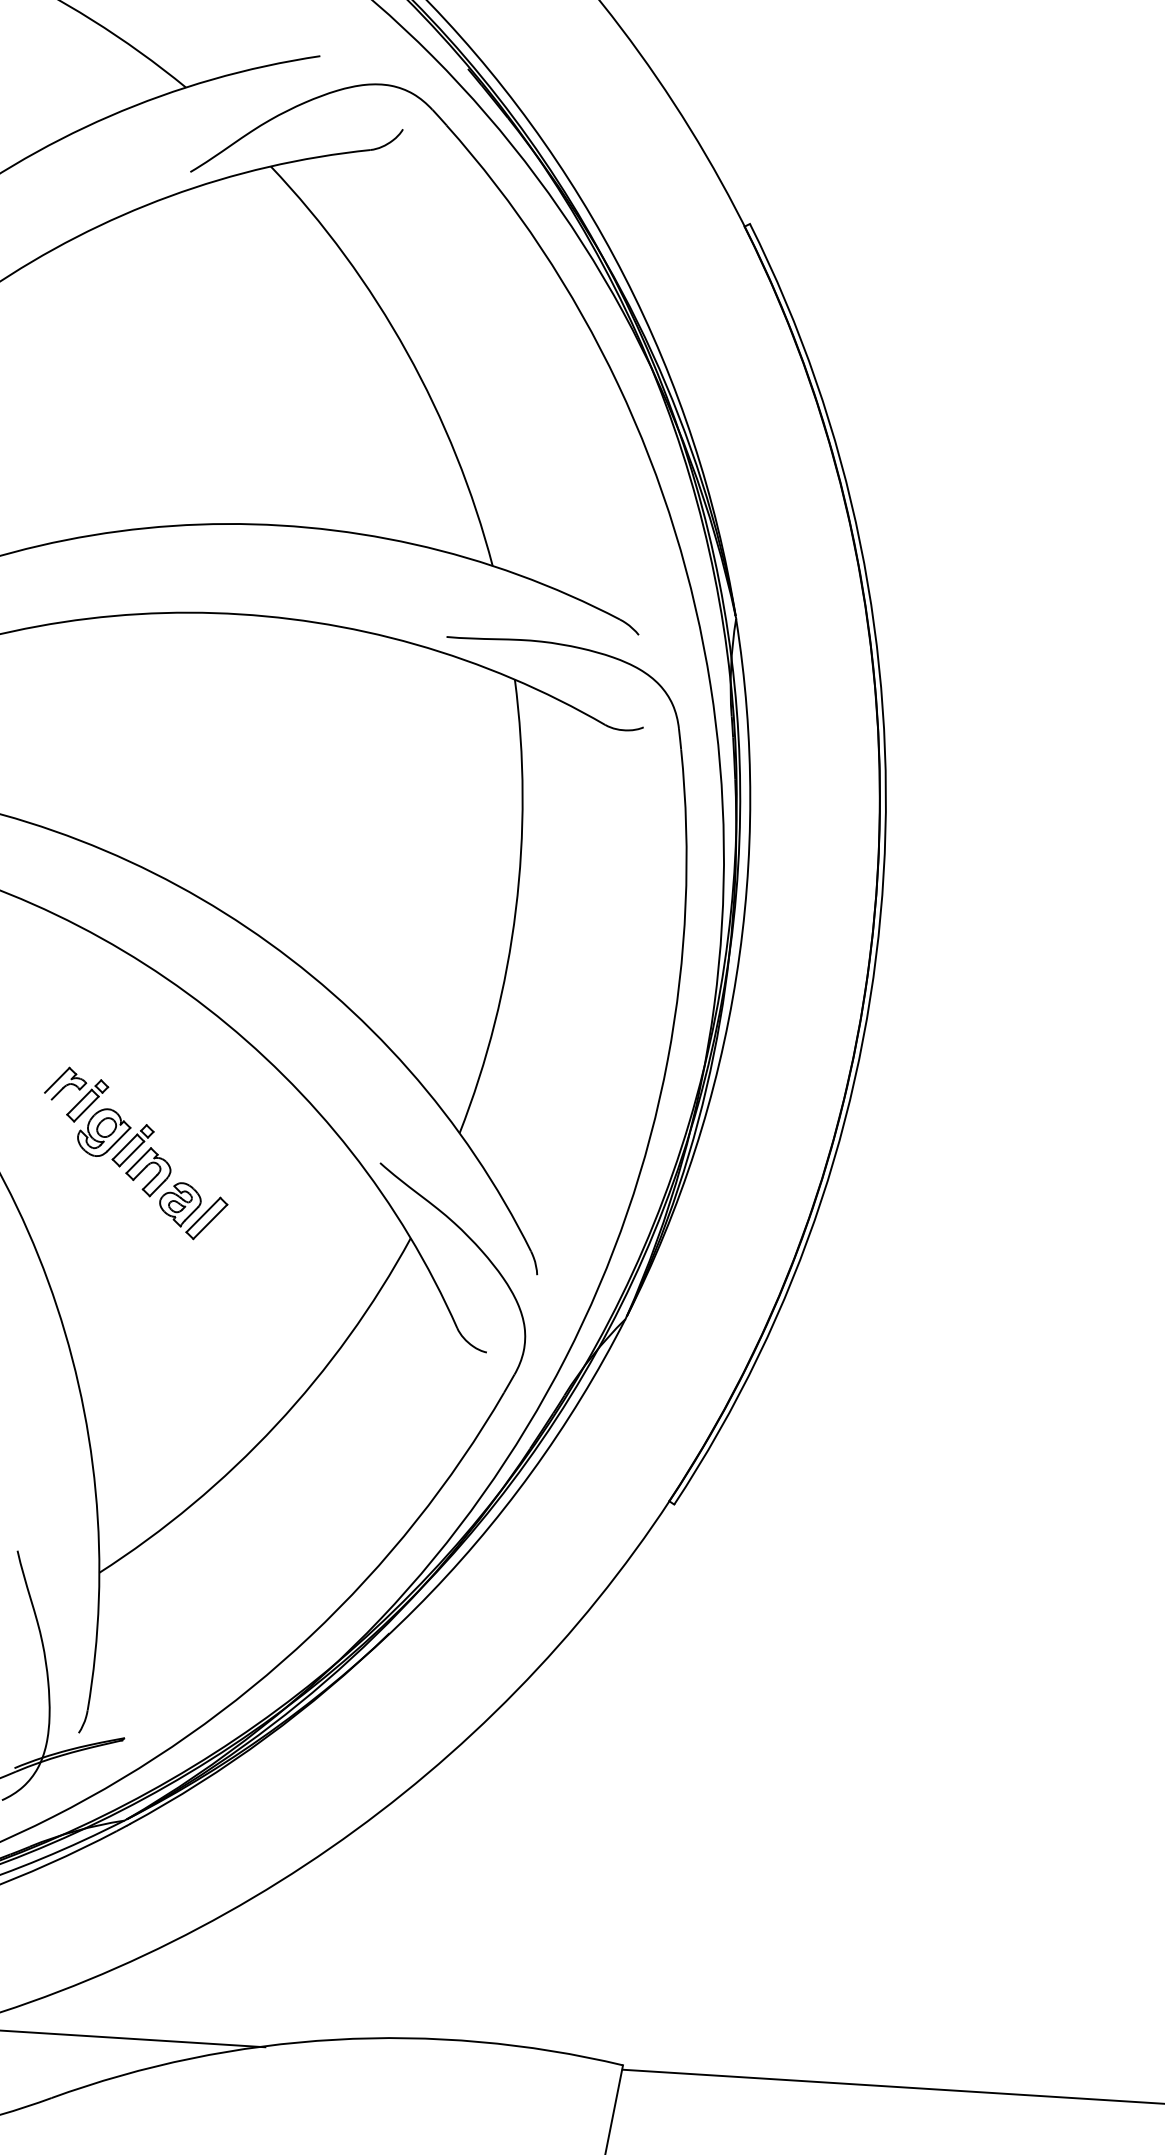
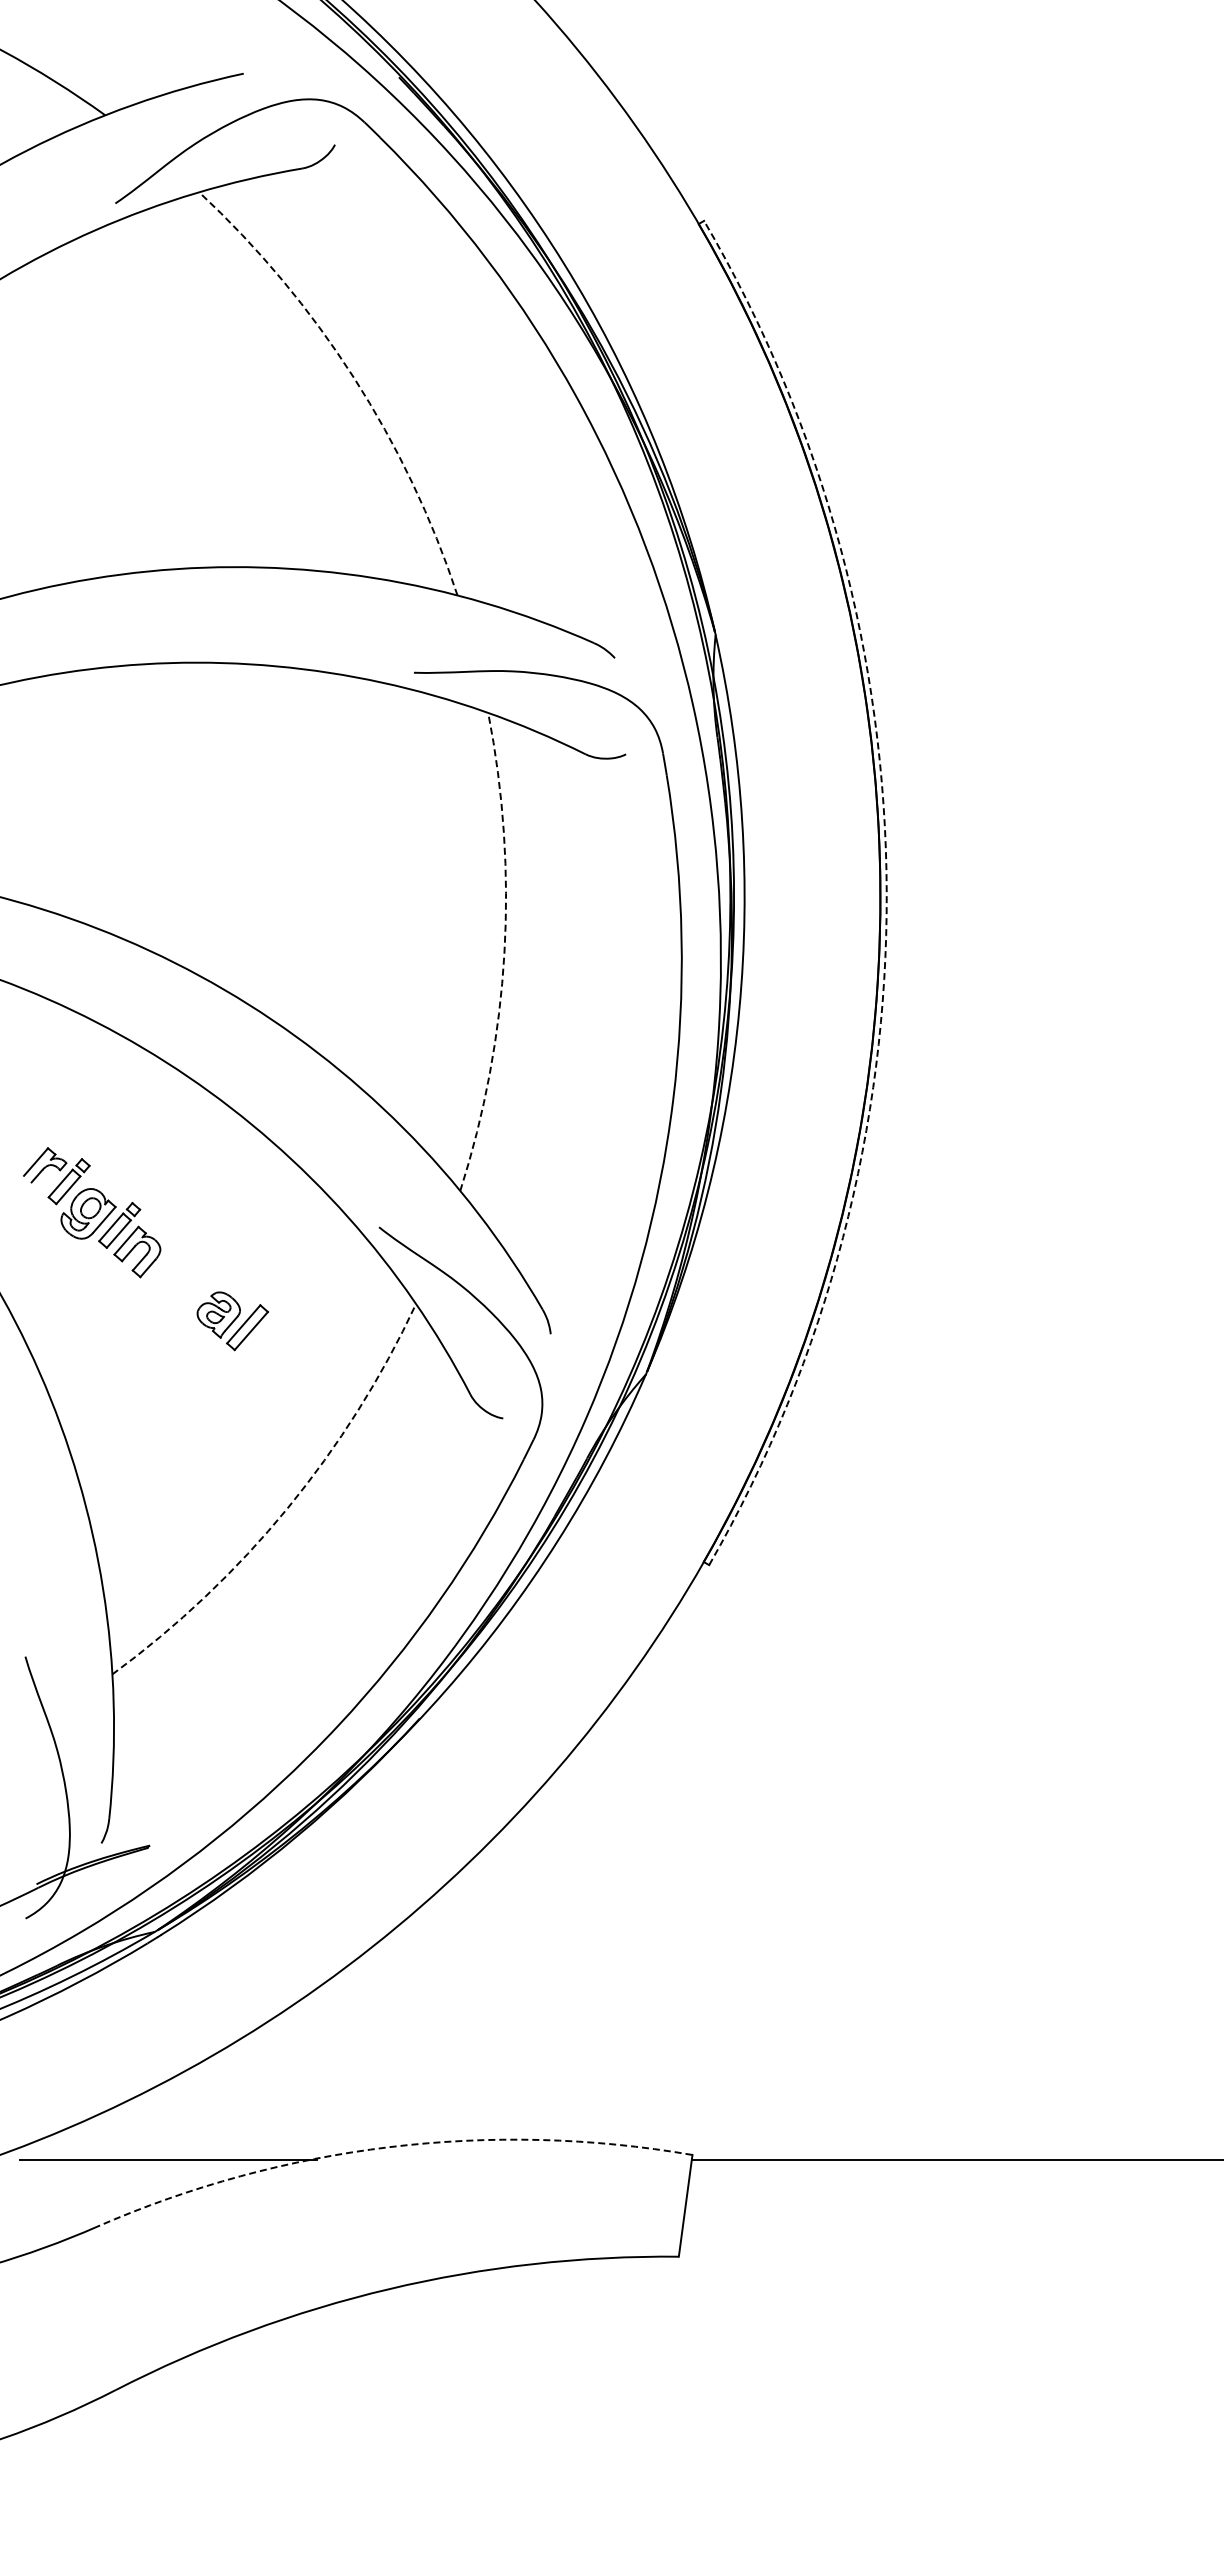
arc: (406, 352) -> (353, 377), solid -> dashed
arc: (883, 874) -> (886, 892), solid -> dashed
arc: (515, 909) -> (504, 953), solid -> dashed
part: (192, 1211) -> (232, 1321), moved
arc: (276, 1425) -> (287, 1508), solid -> dashed
arc: (334, 2040) -> (389, 2147), solid -> dashed

